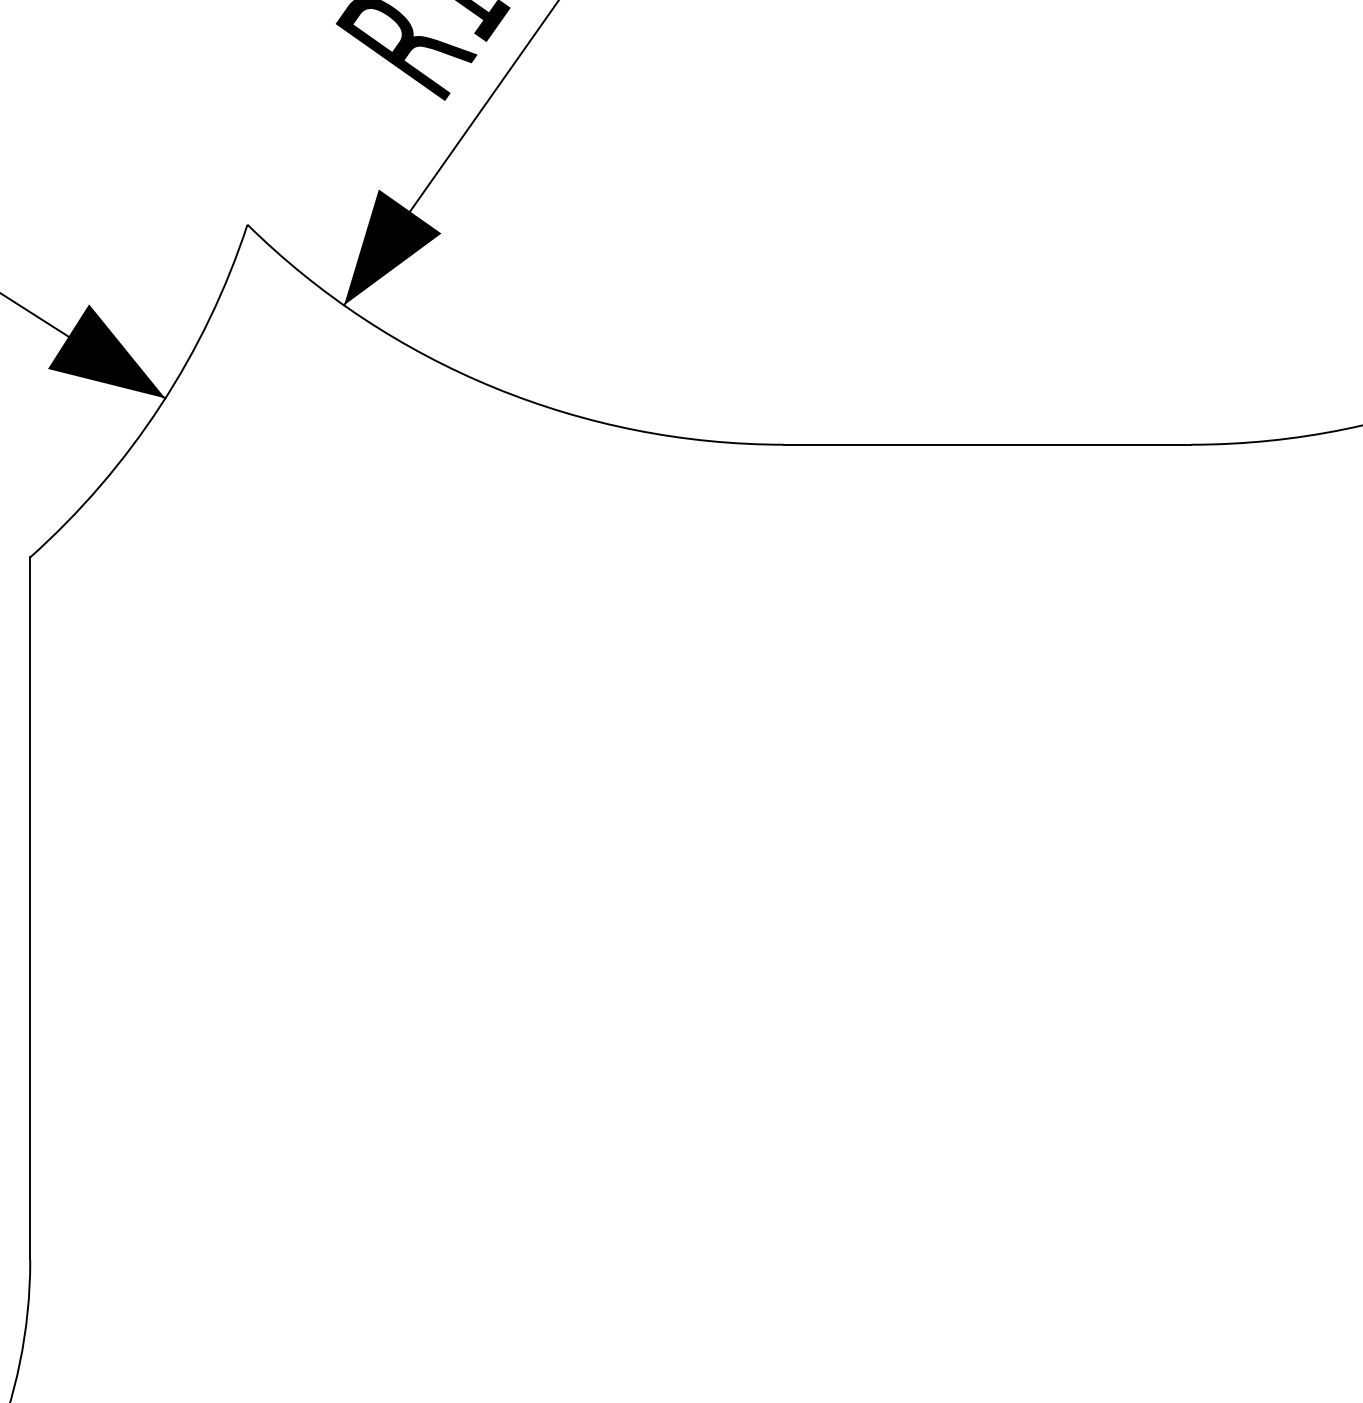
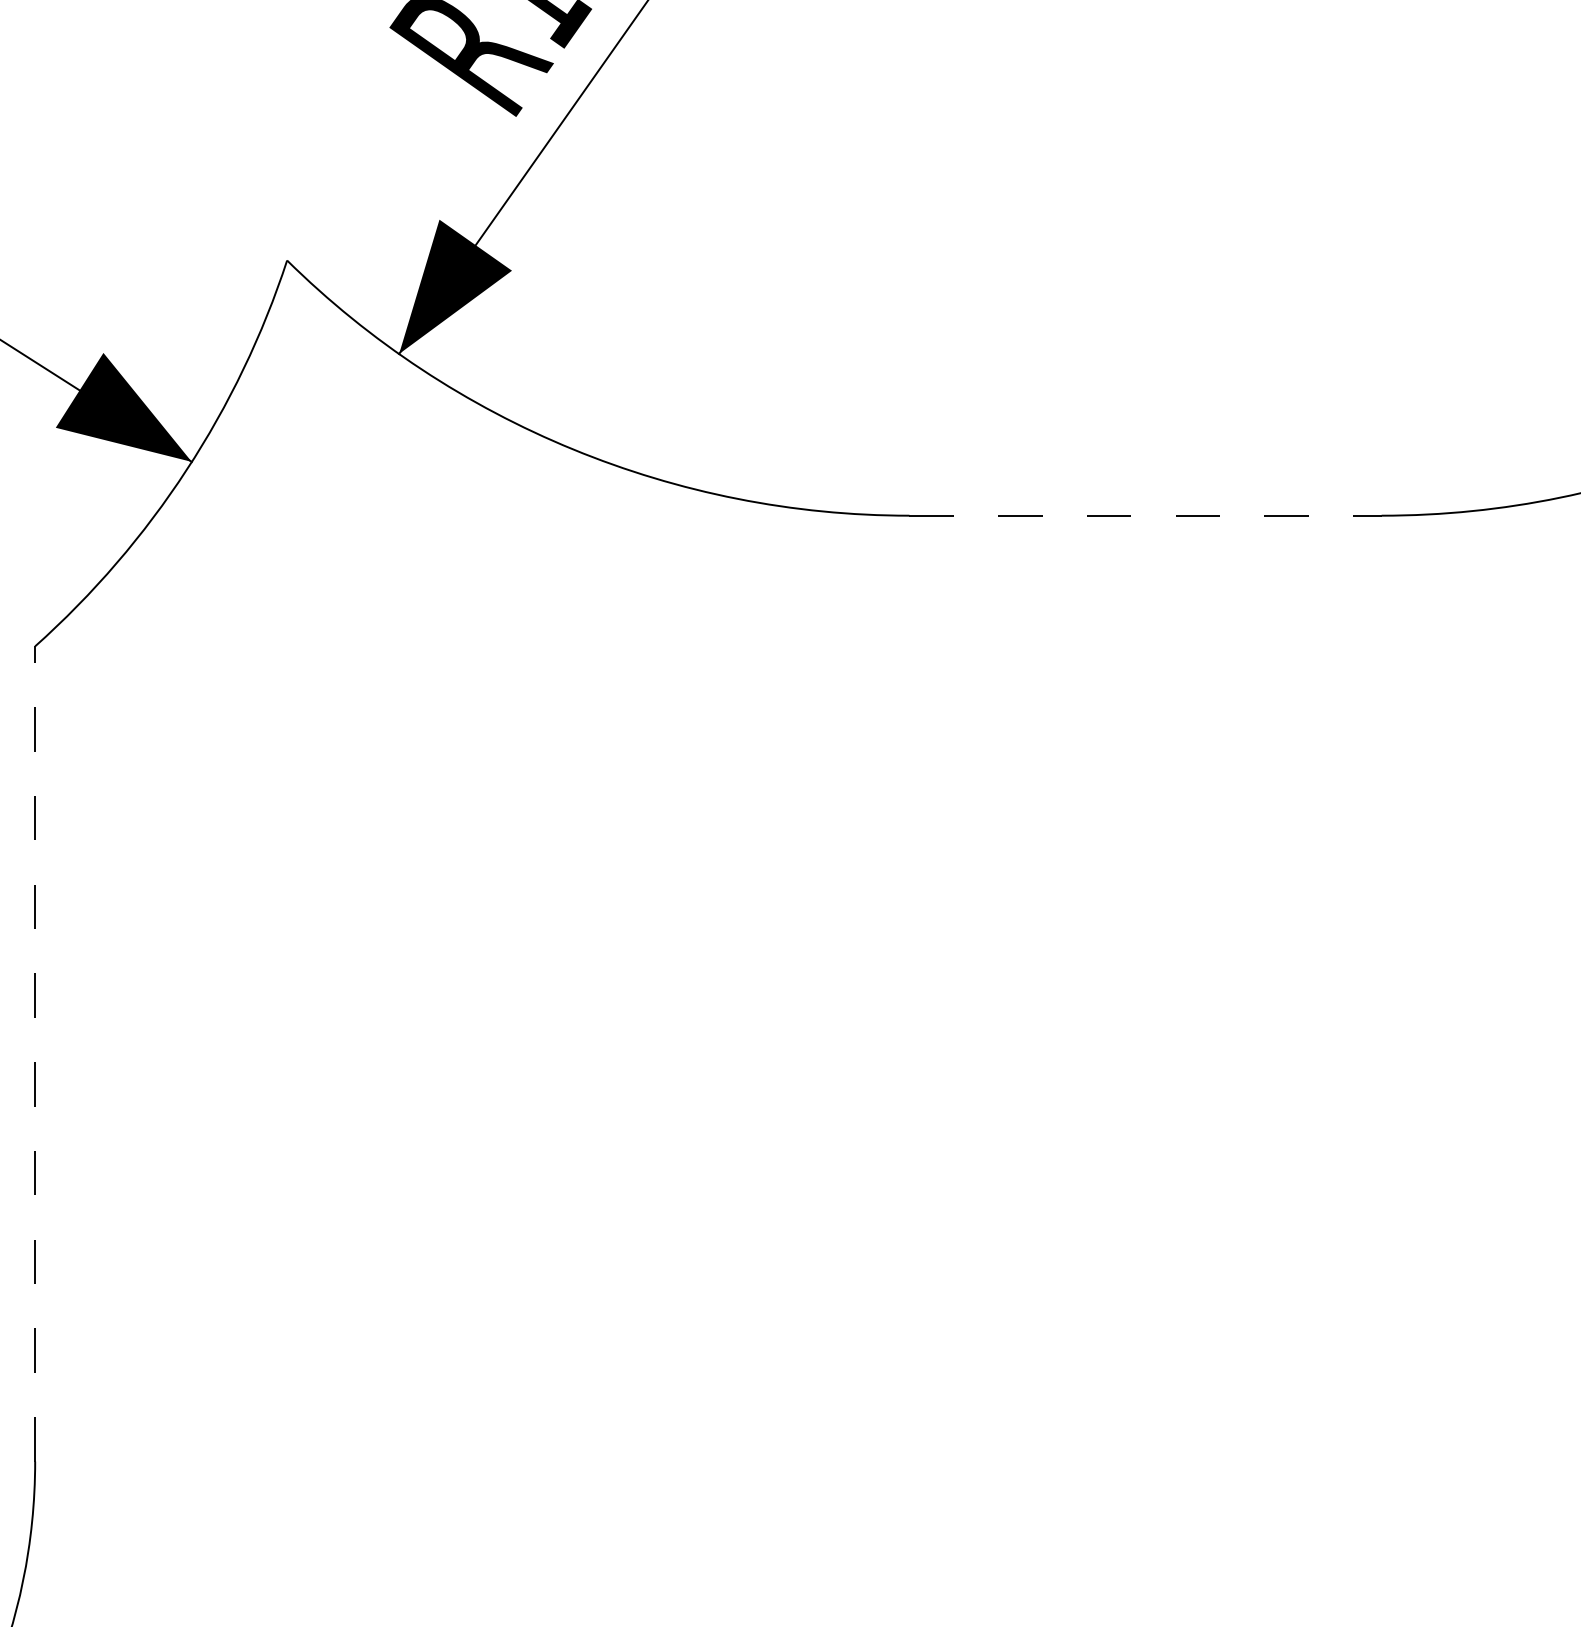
line: (988, 444) -> (1146, 515), solid -> dashed
line: (30, 908) -> (35, 1053), solid -> dashed

